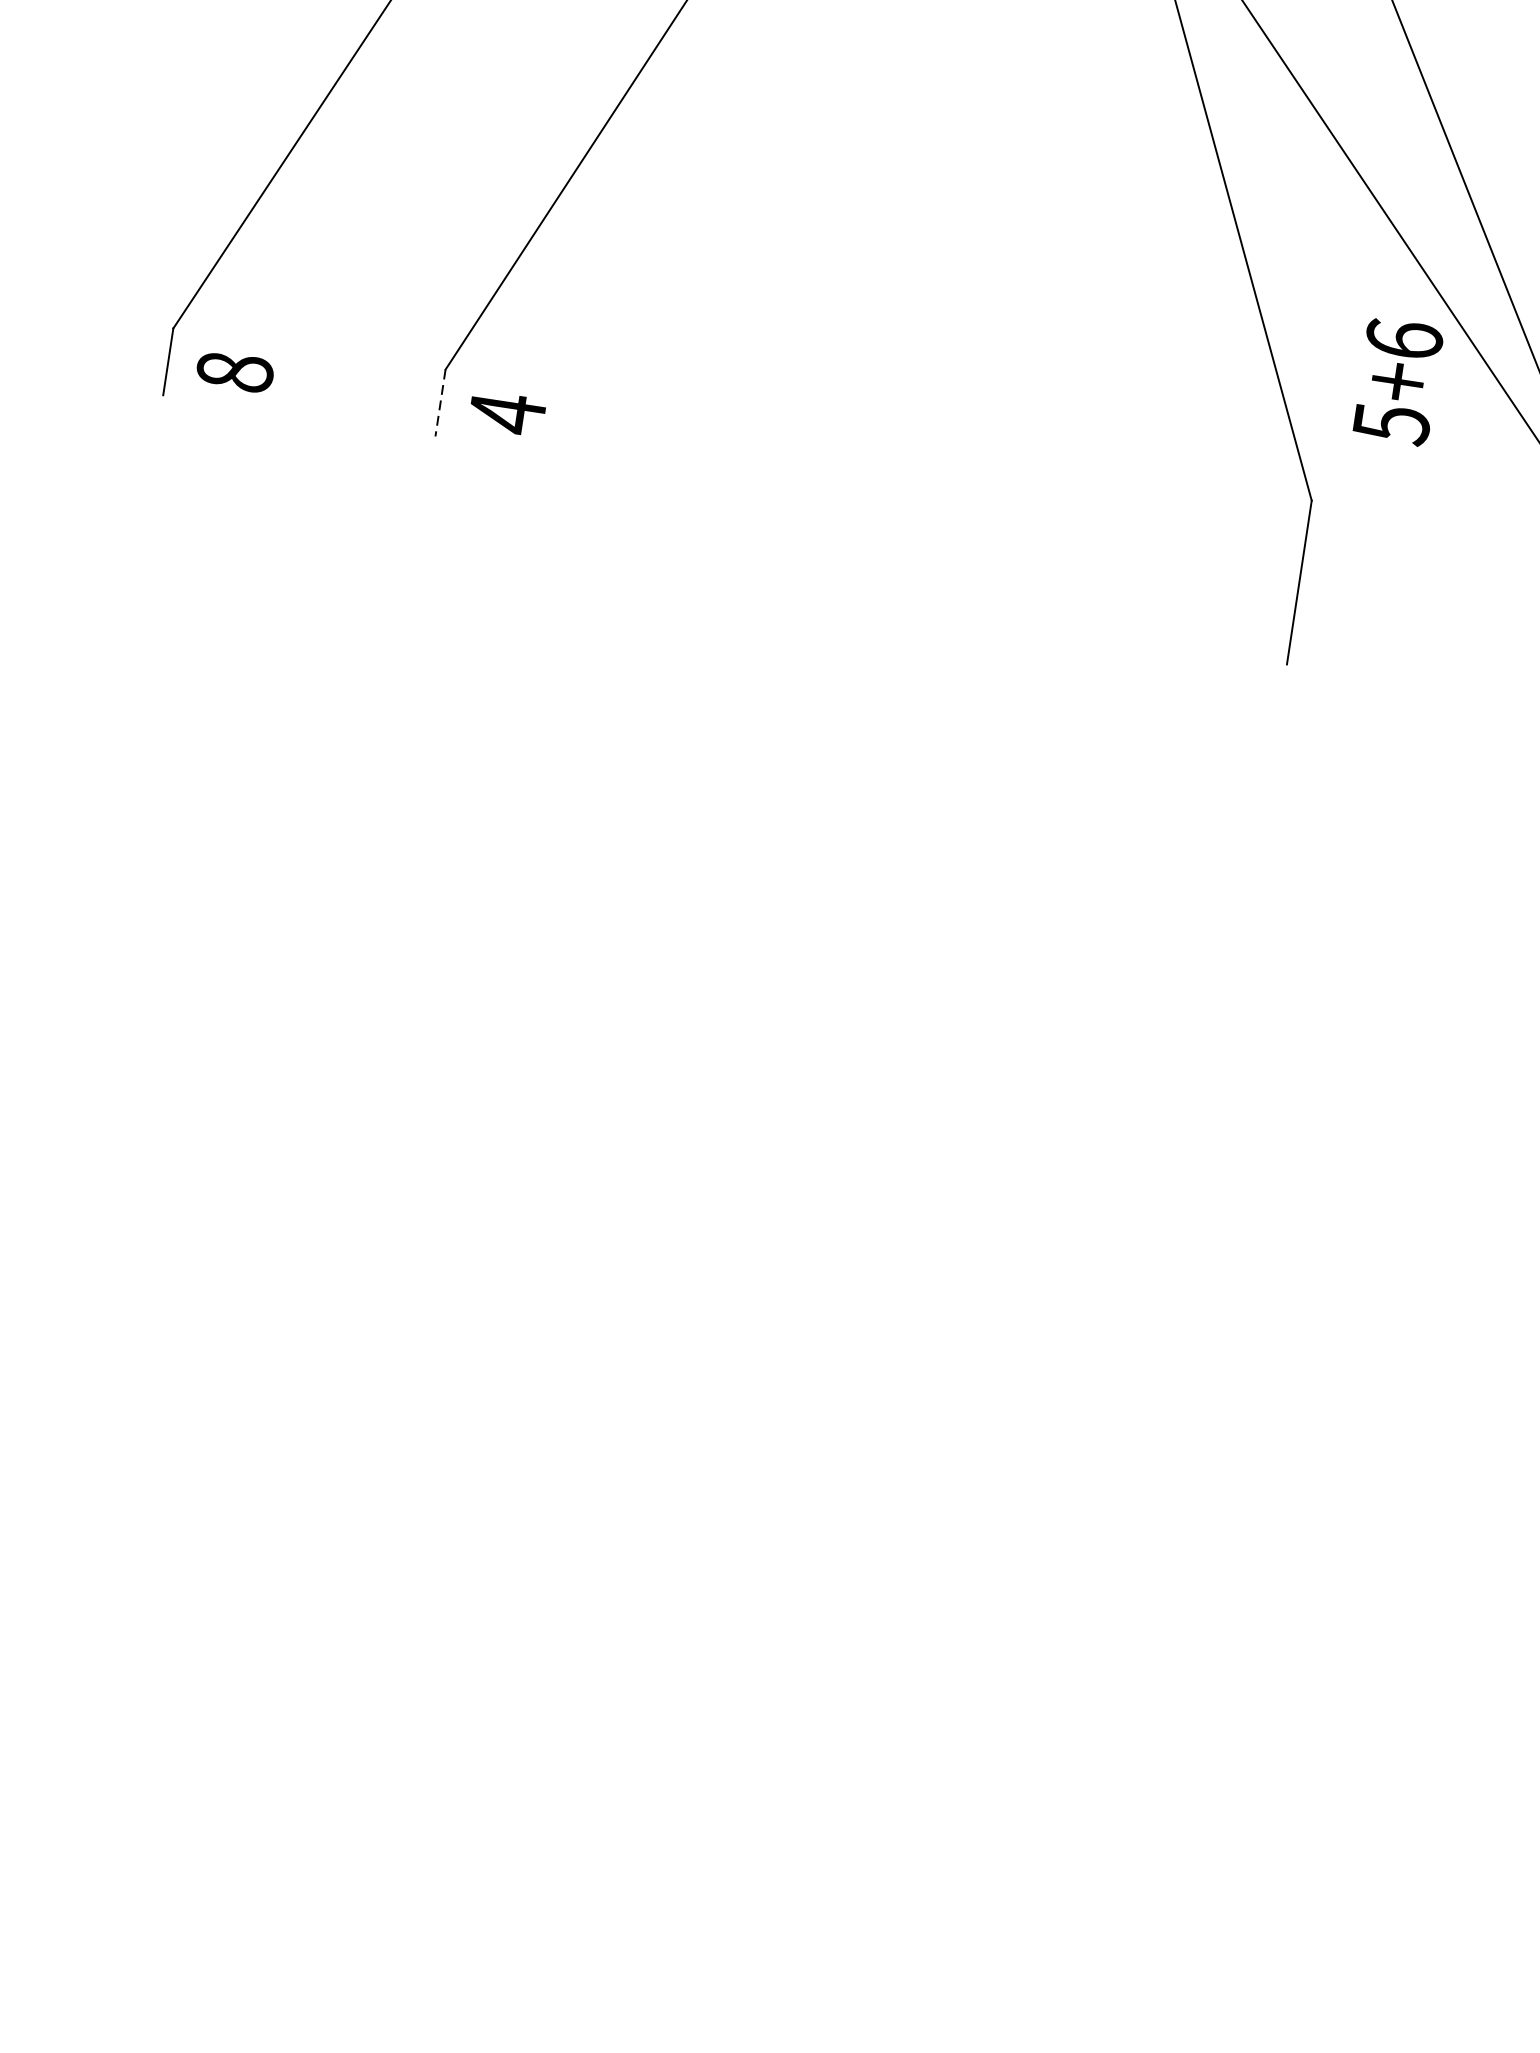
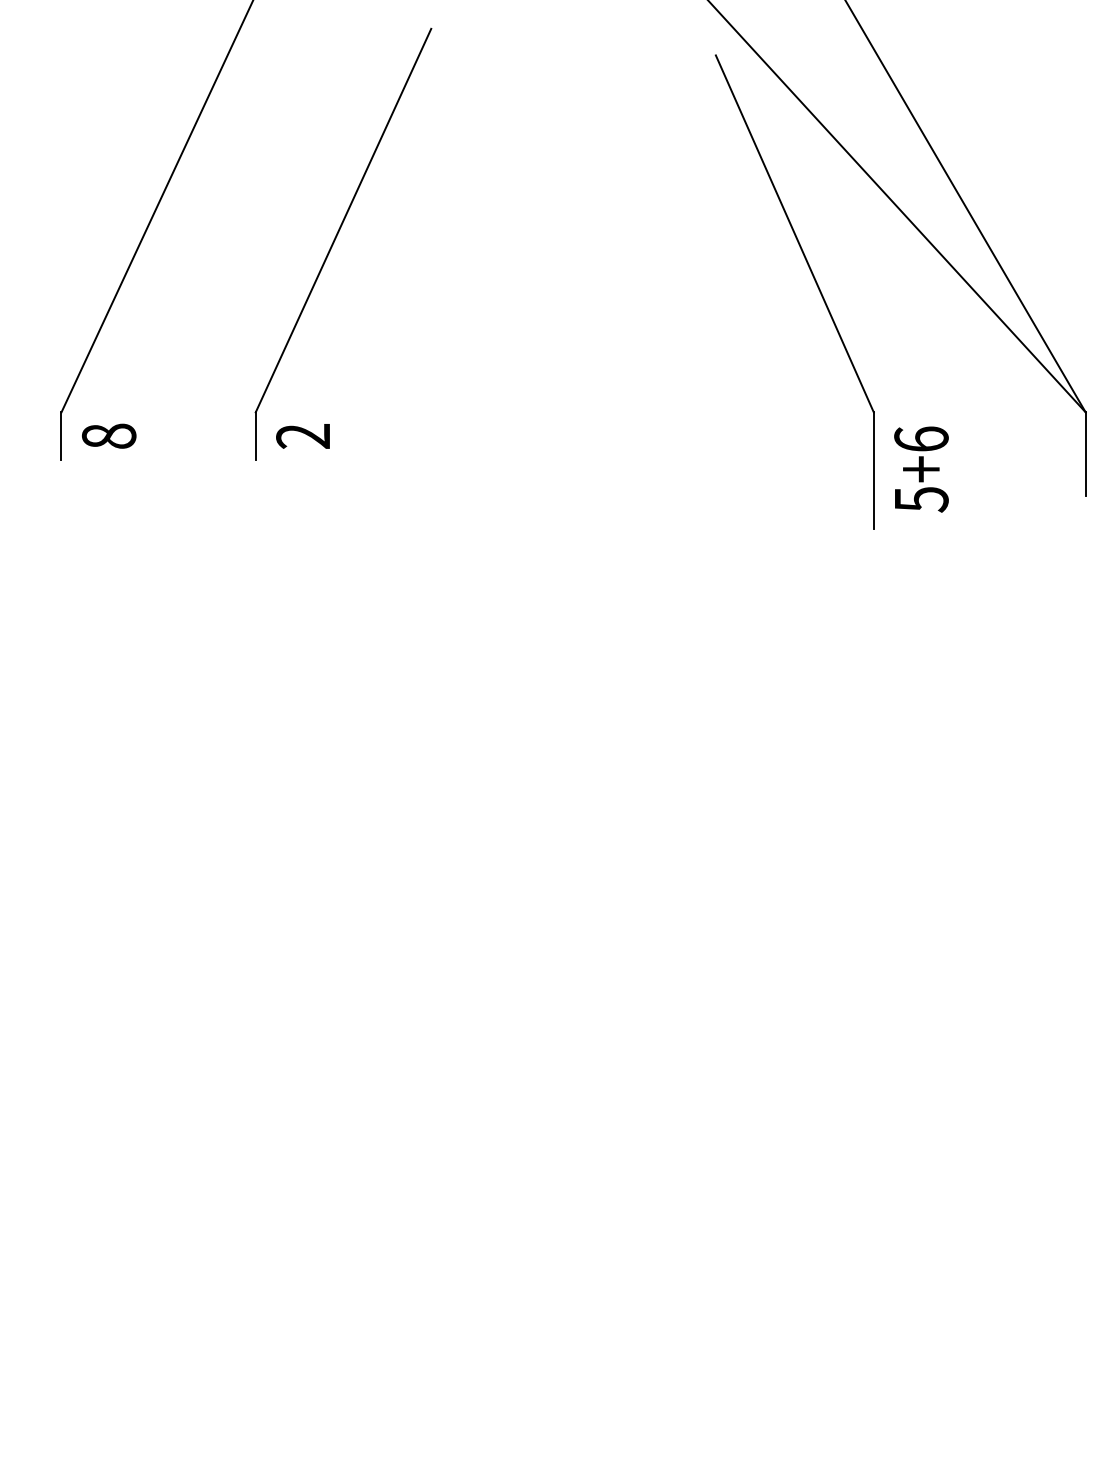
text: (1398, 381) -> (921, 469), moved
line: (440, 403) -> (255, 436), dashed -> solid
text: (505, 413) -> (302, 436), 4 -> 2

